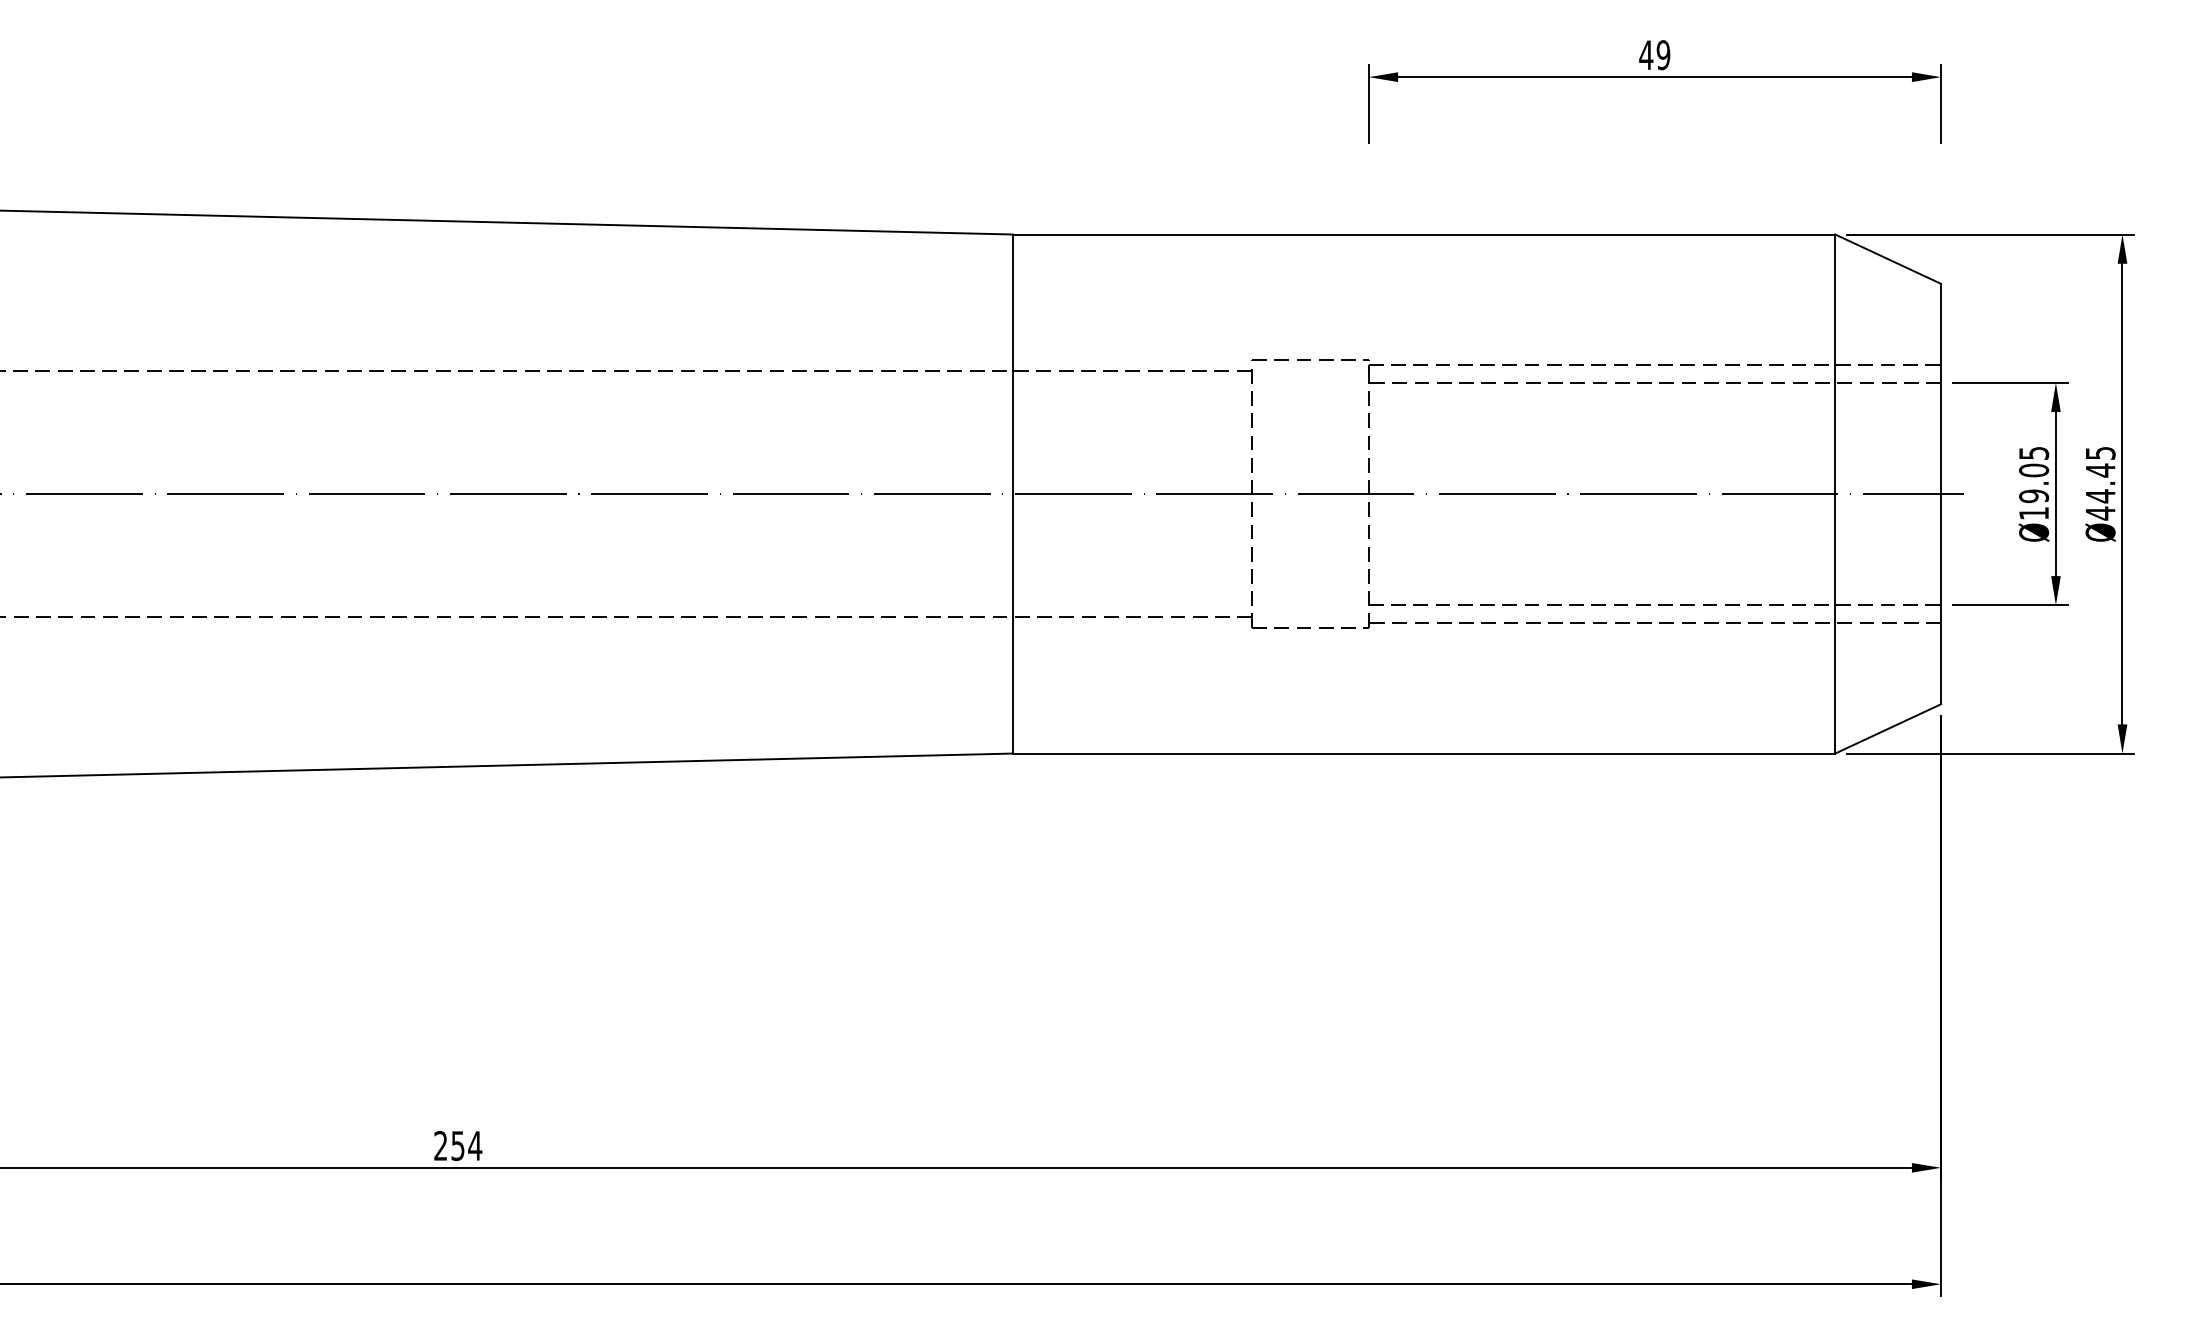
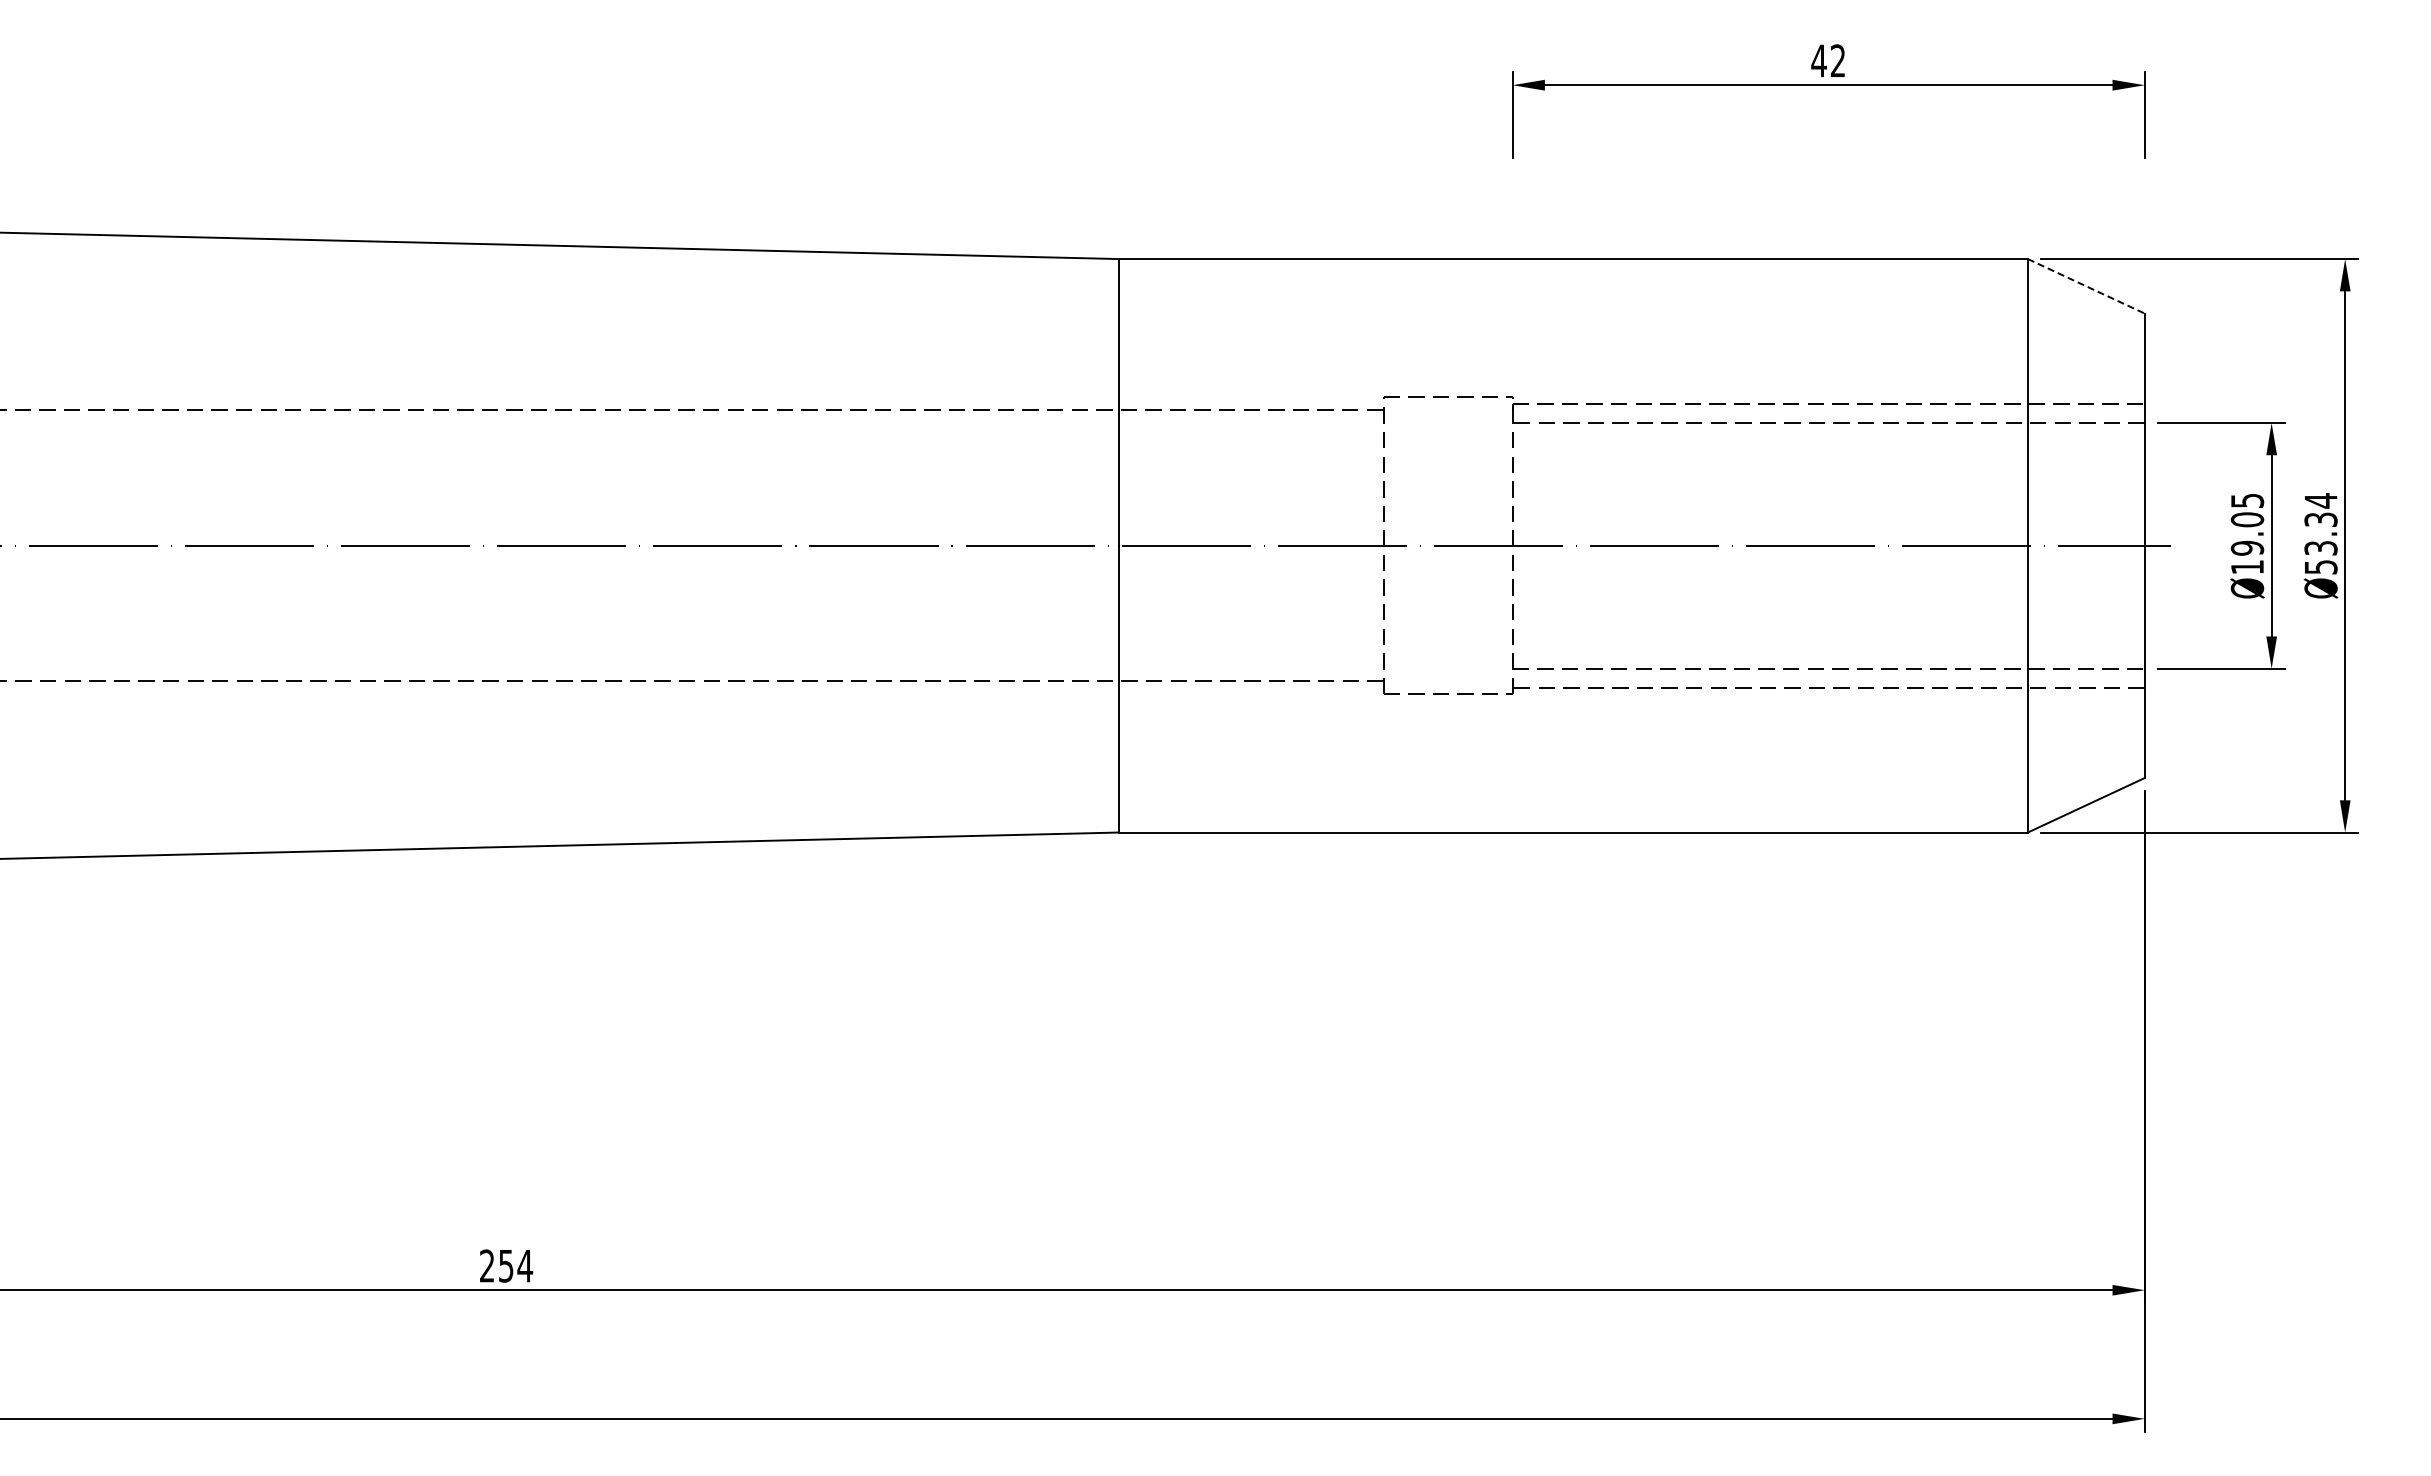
text: (1662, 54) -> (1837, 60), 49 -> 42
line: (1888, 259) -> (2086, 286), solid -> dashed
text: (2100, 483) -> (2320, 534), Ø44.45 -> Ø53.34

